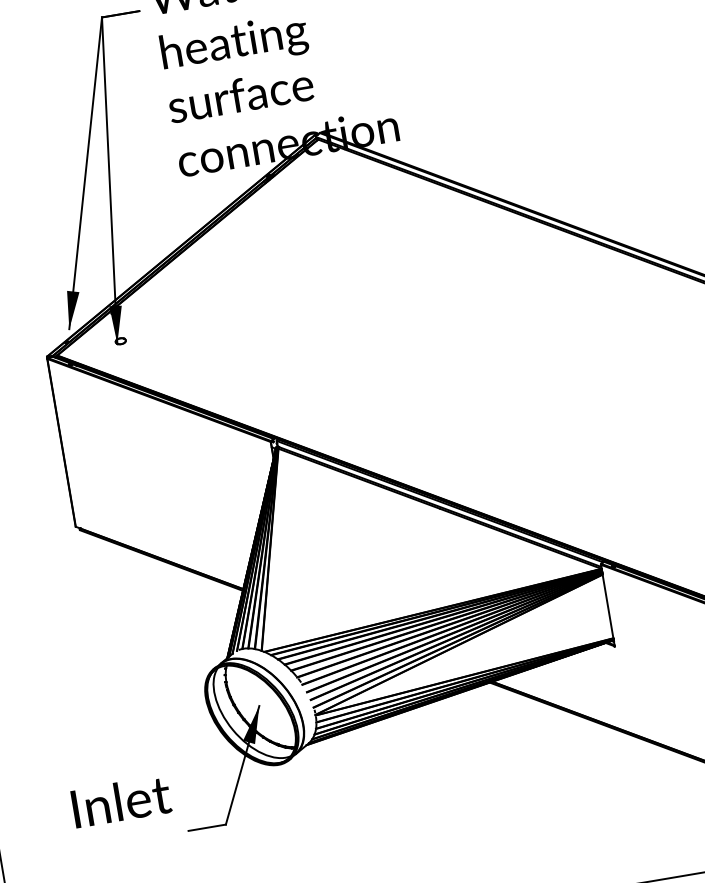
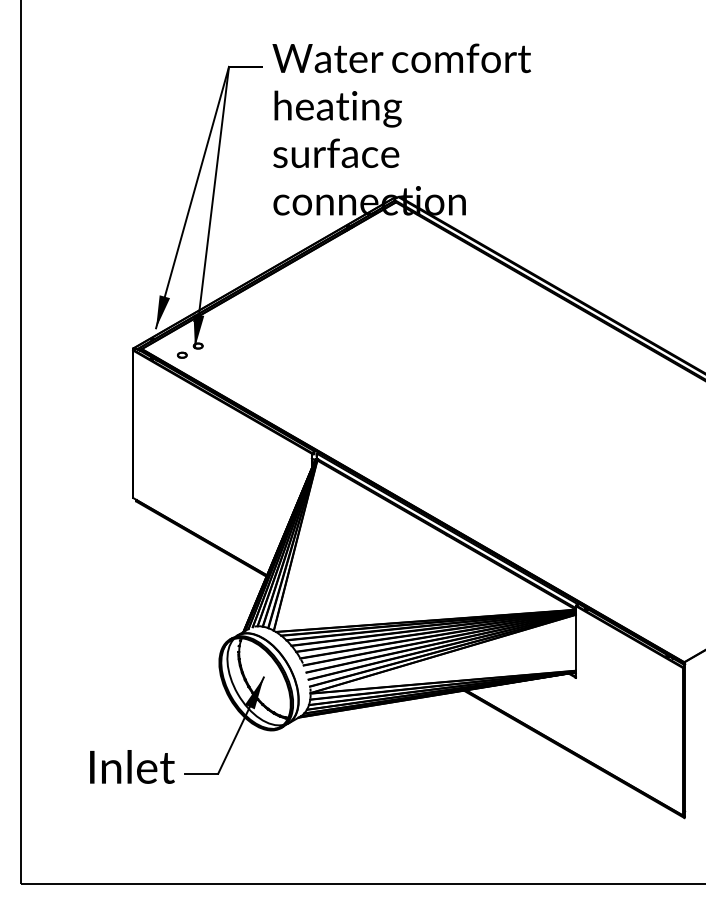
part: (104, 353) -> (182, 354), added
text: (121, 800) -> (132, 766), moved

